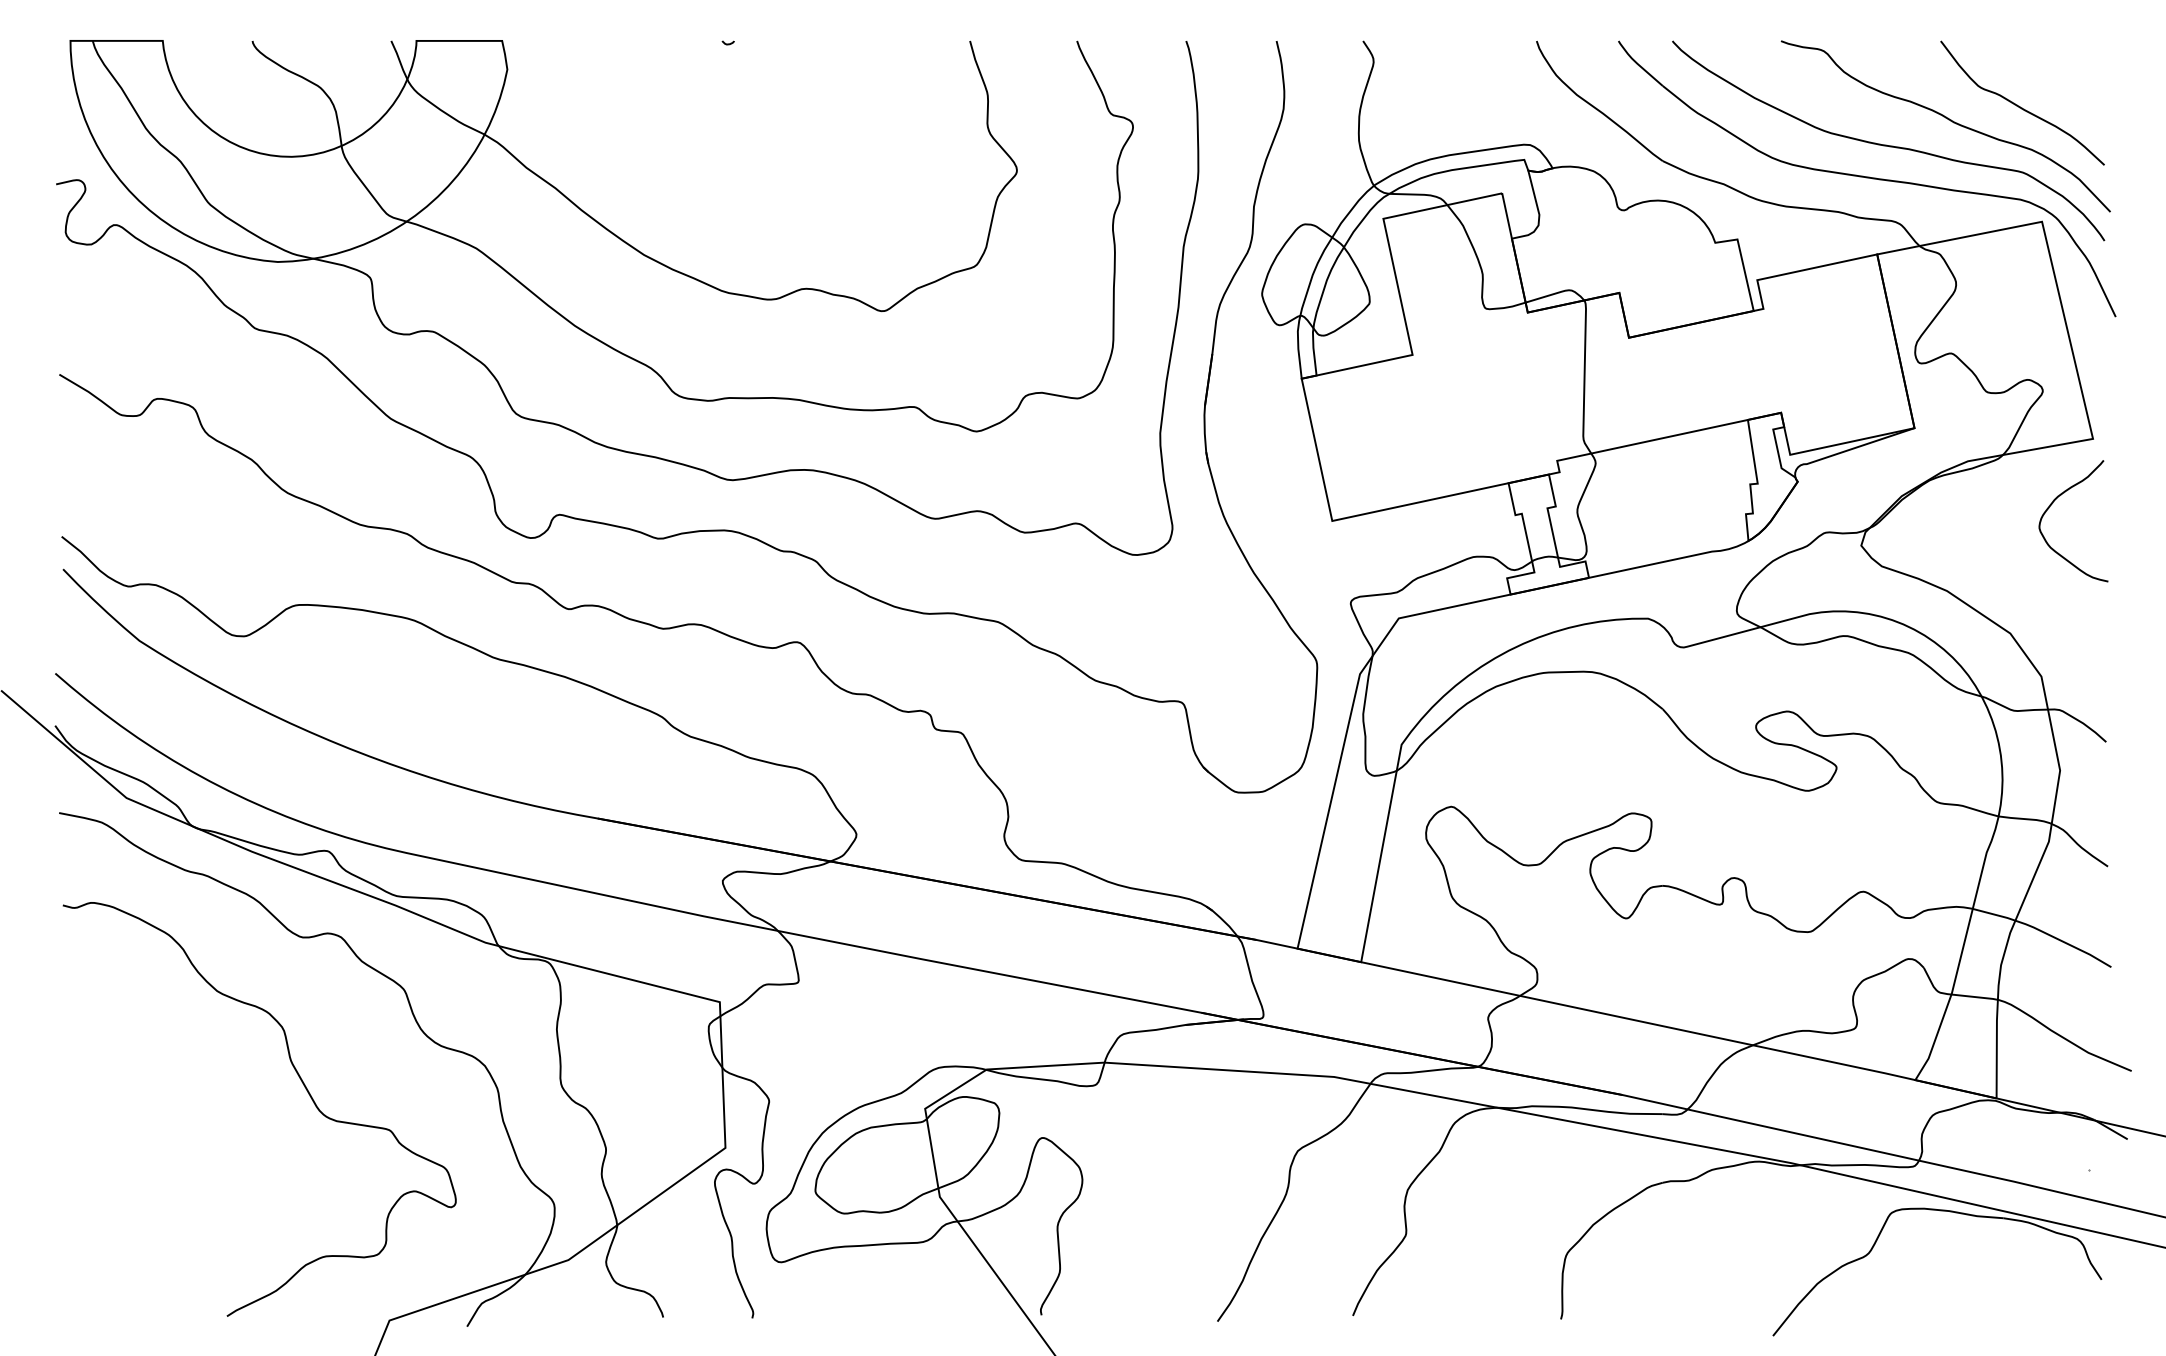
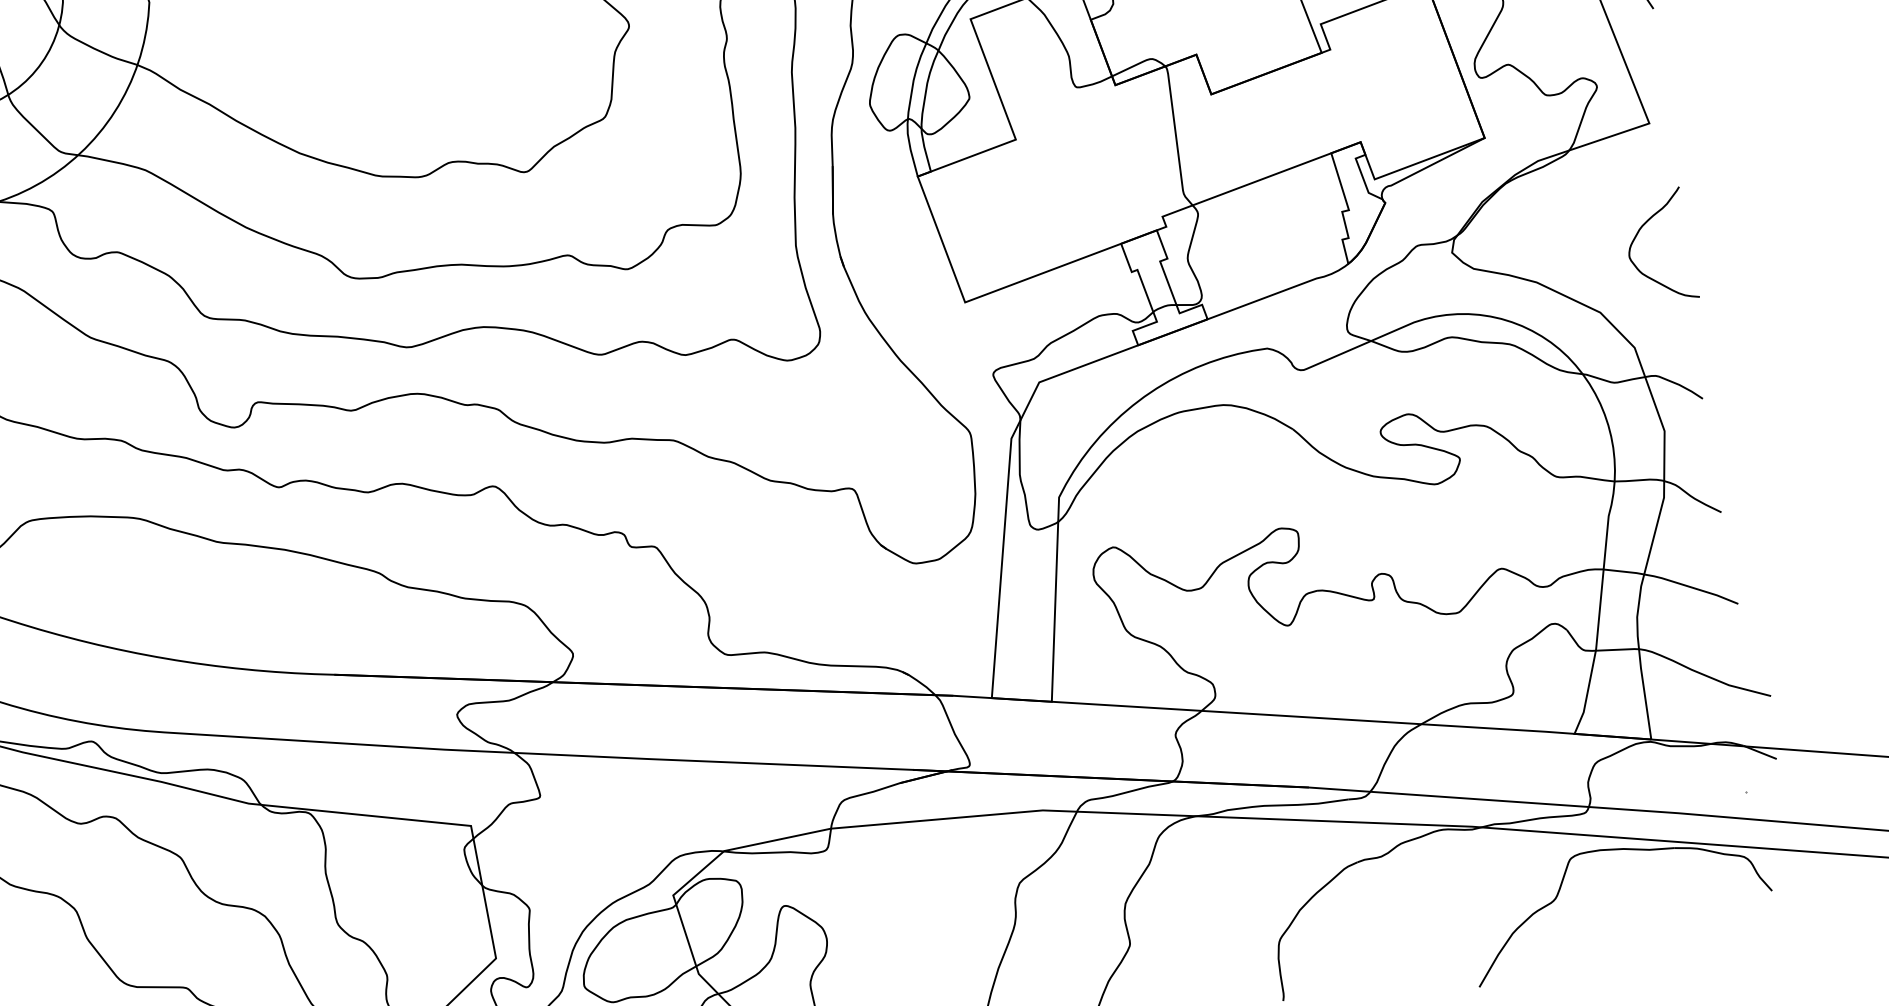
curve: (2053, 503) -> (1639, 233), moved

